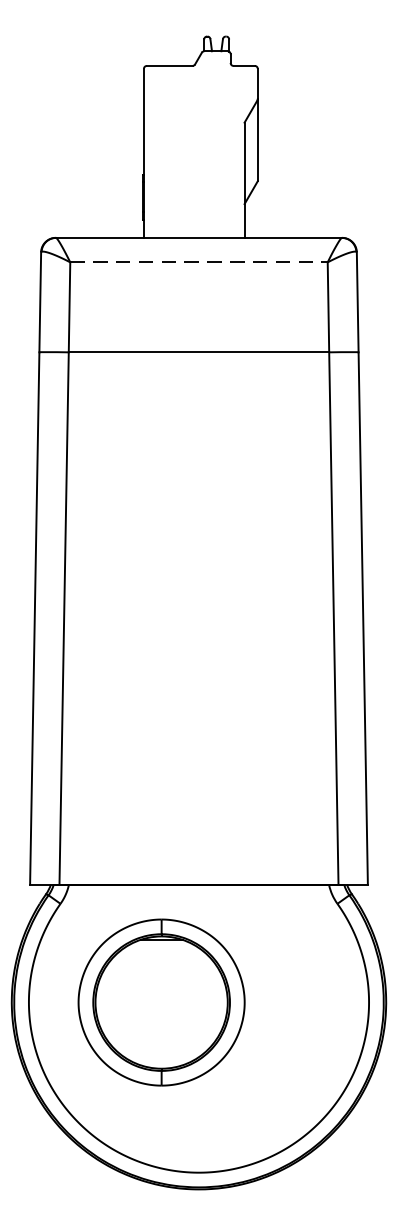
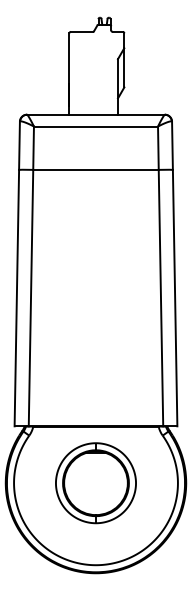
line: (200, 262) -> (96, 126), dashed -> solid
part: (160, 1003) -> (95, 483), moved

